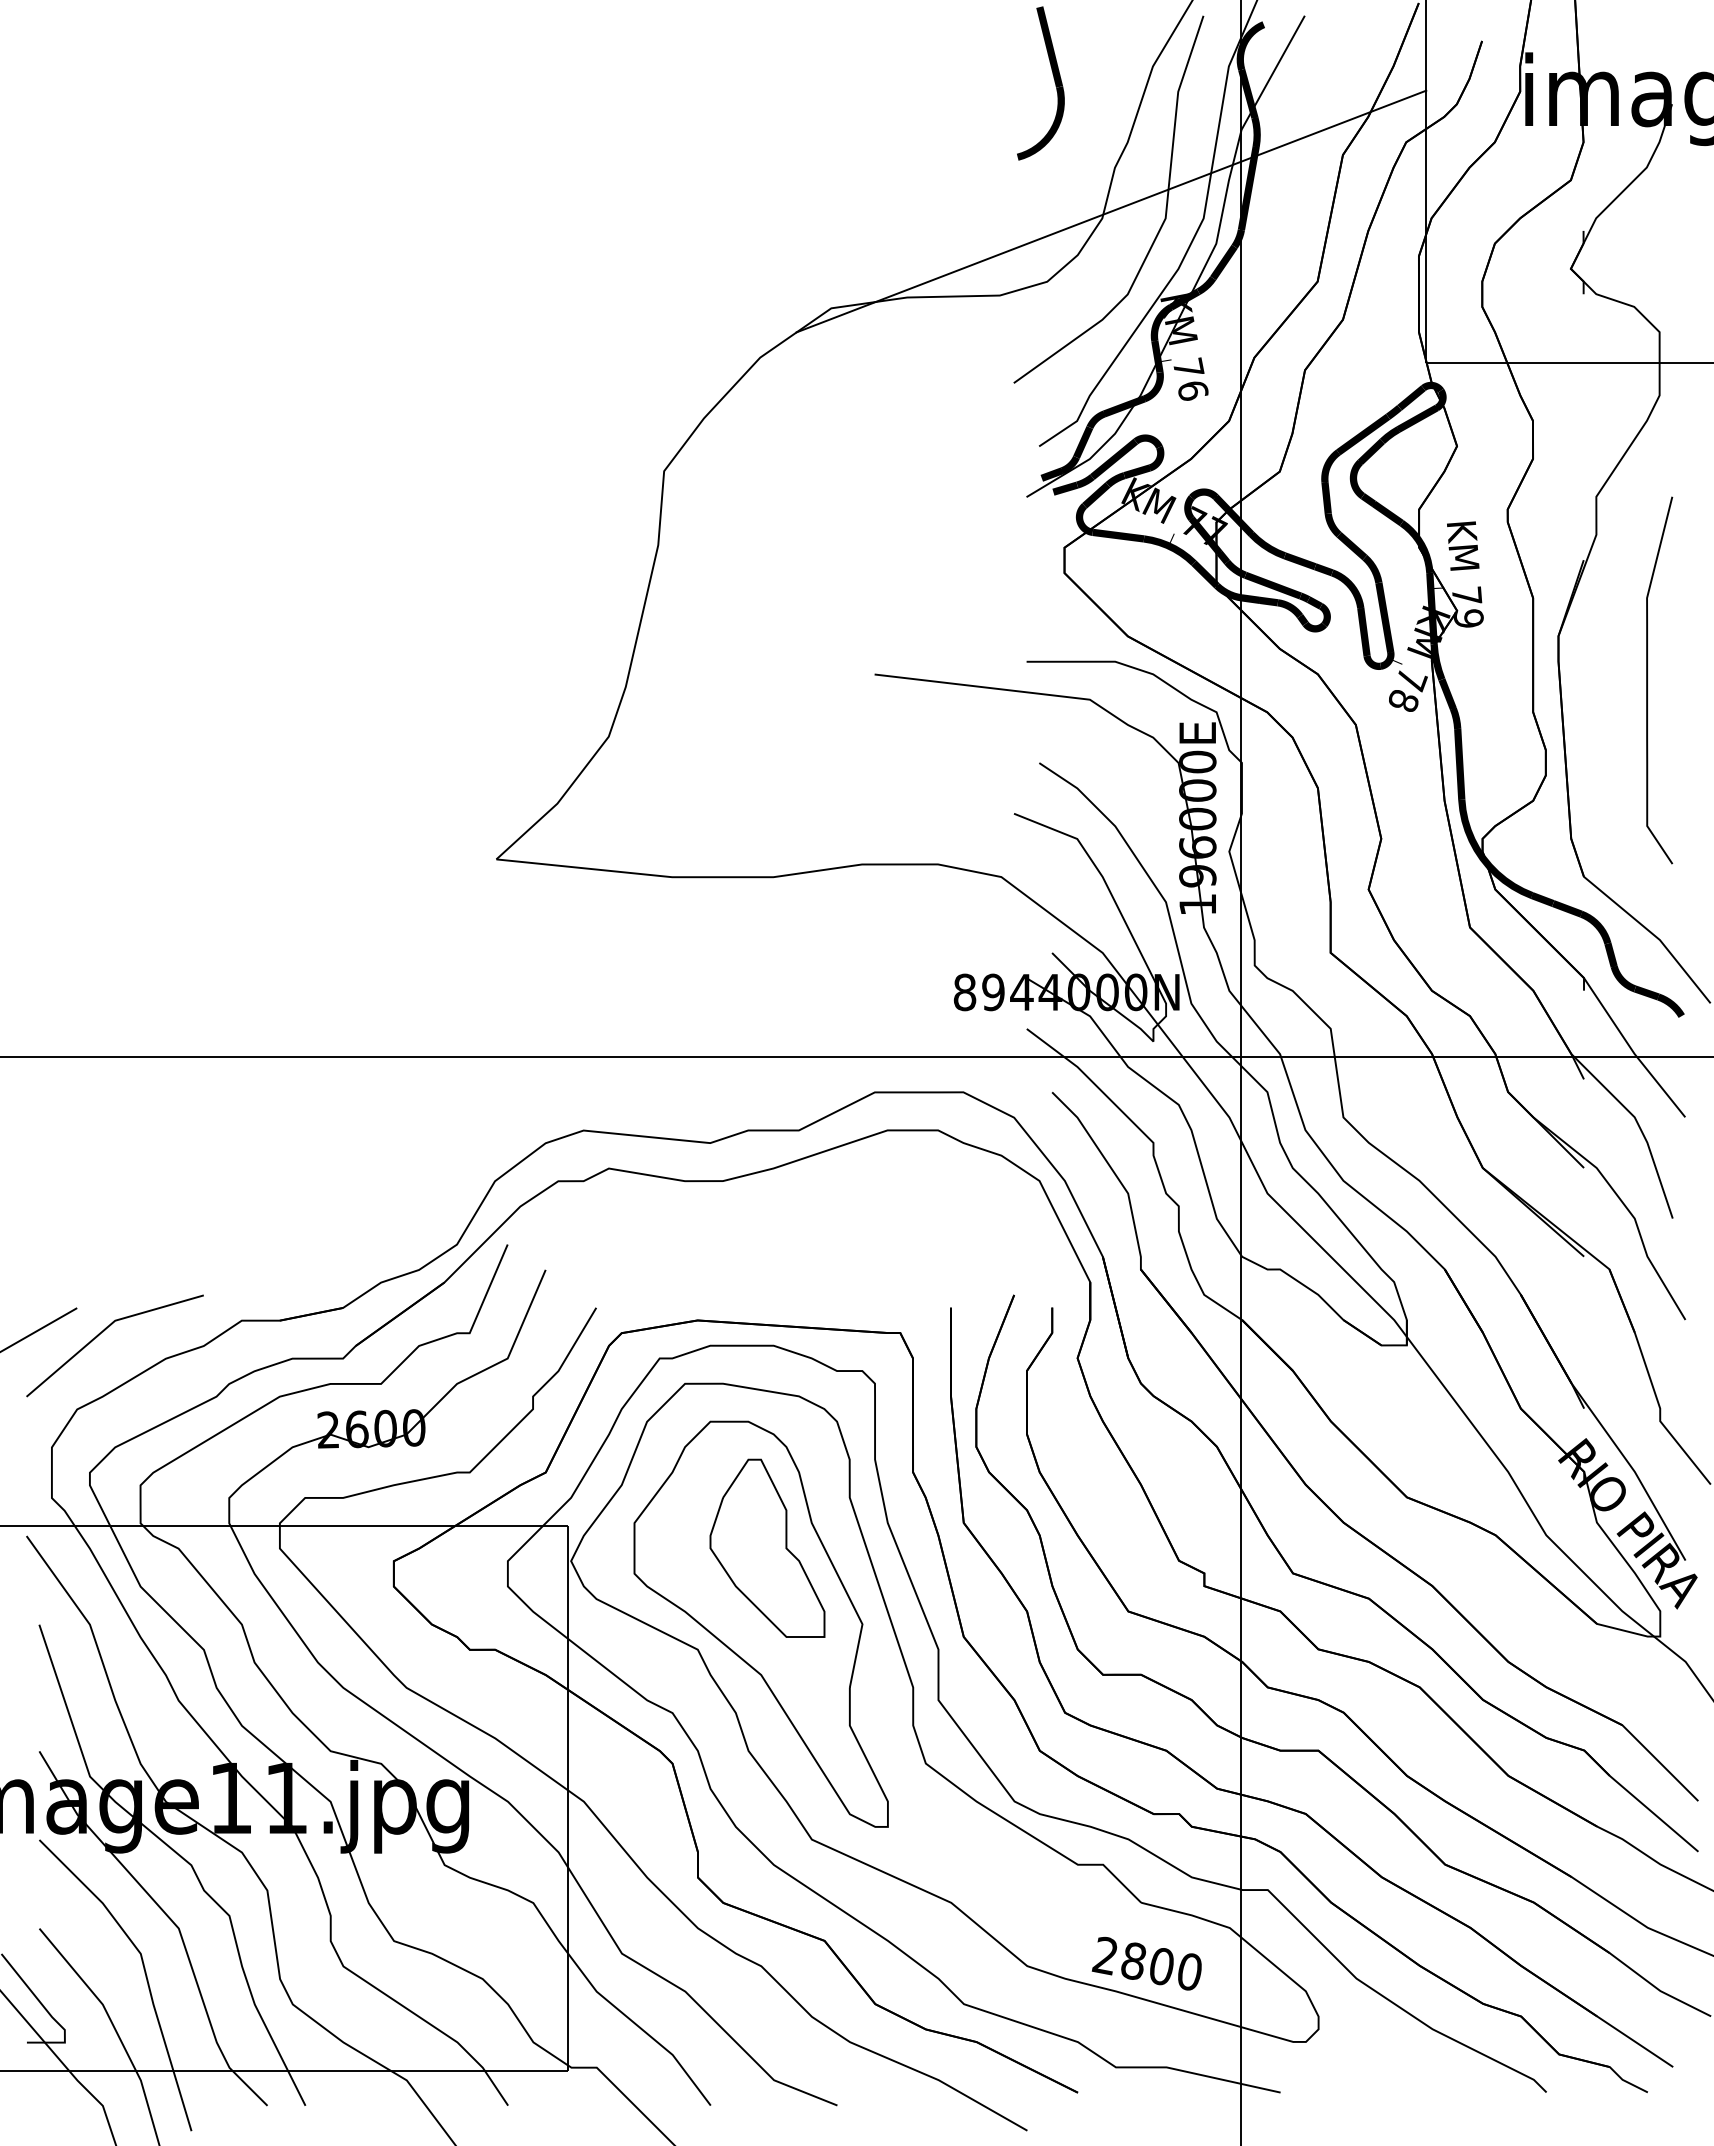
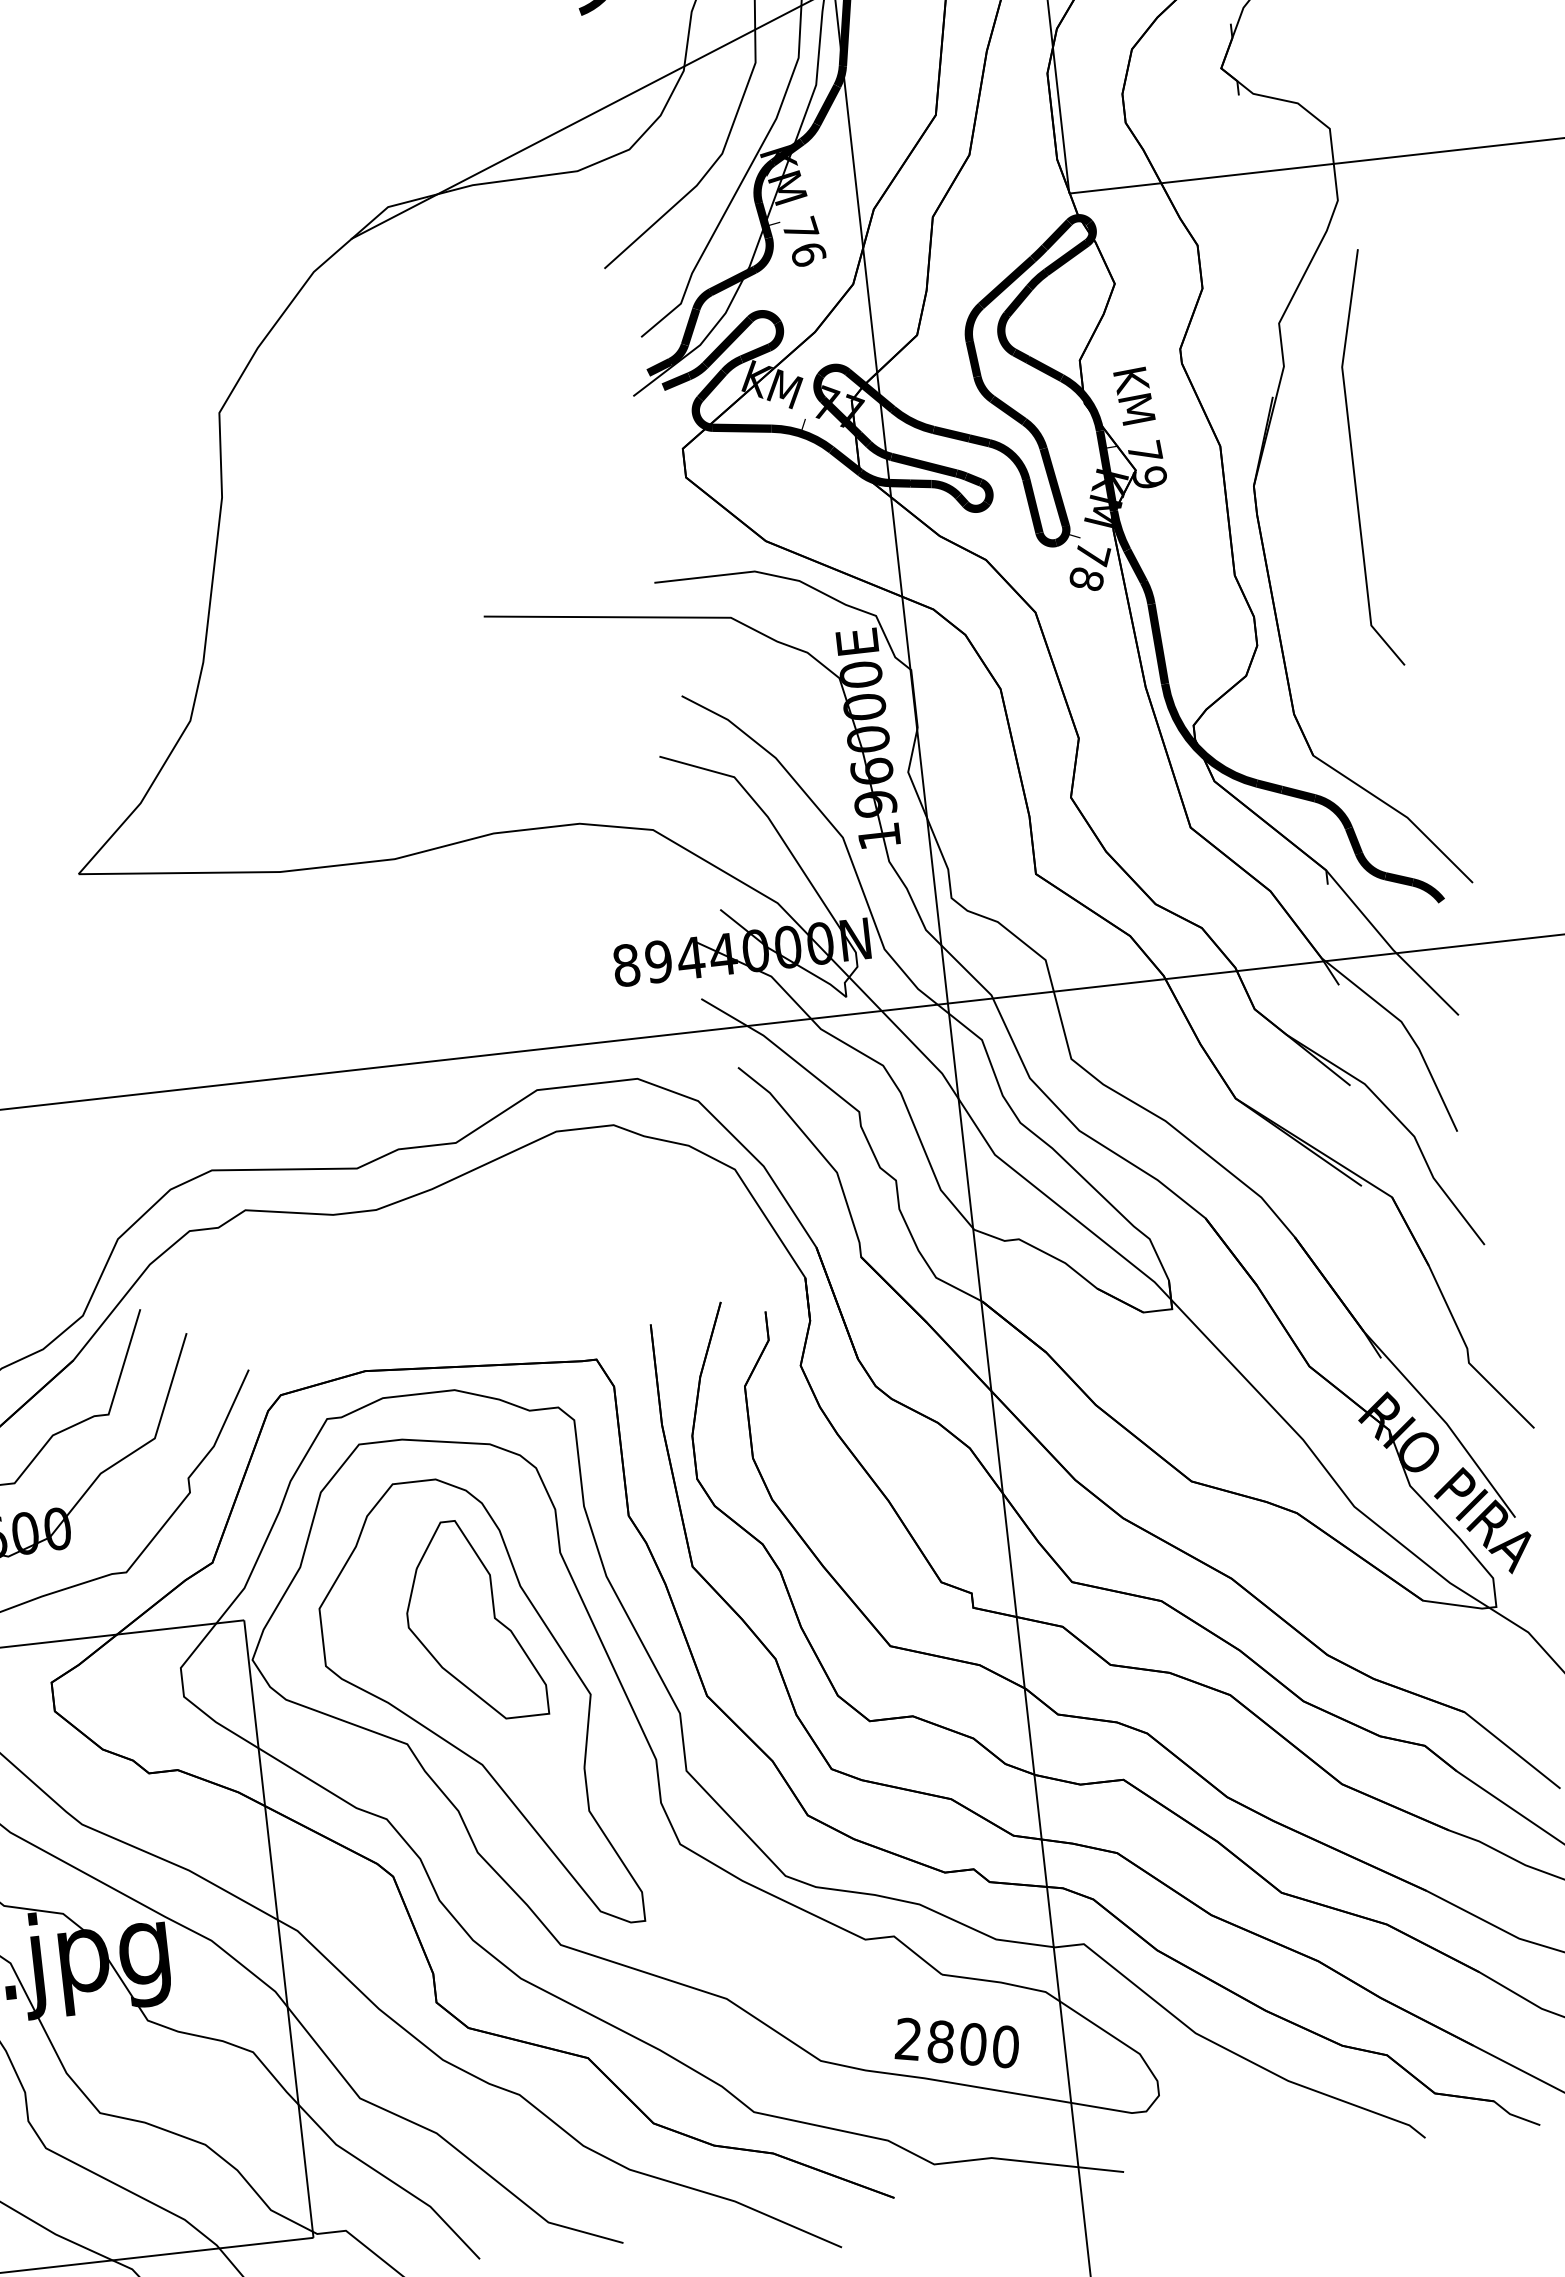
curve: (1647, 680) -> (1353, 460), moved

